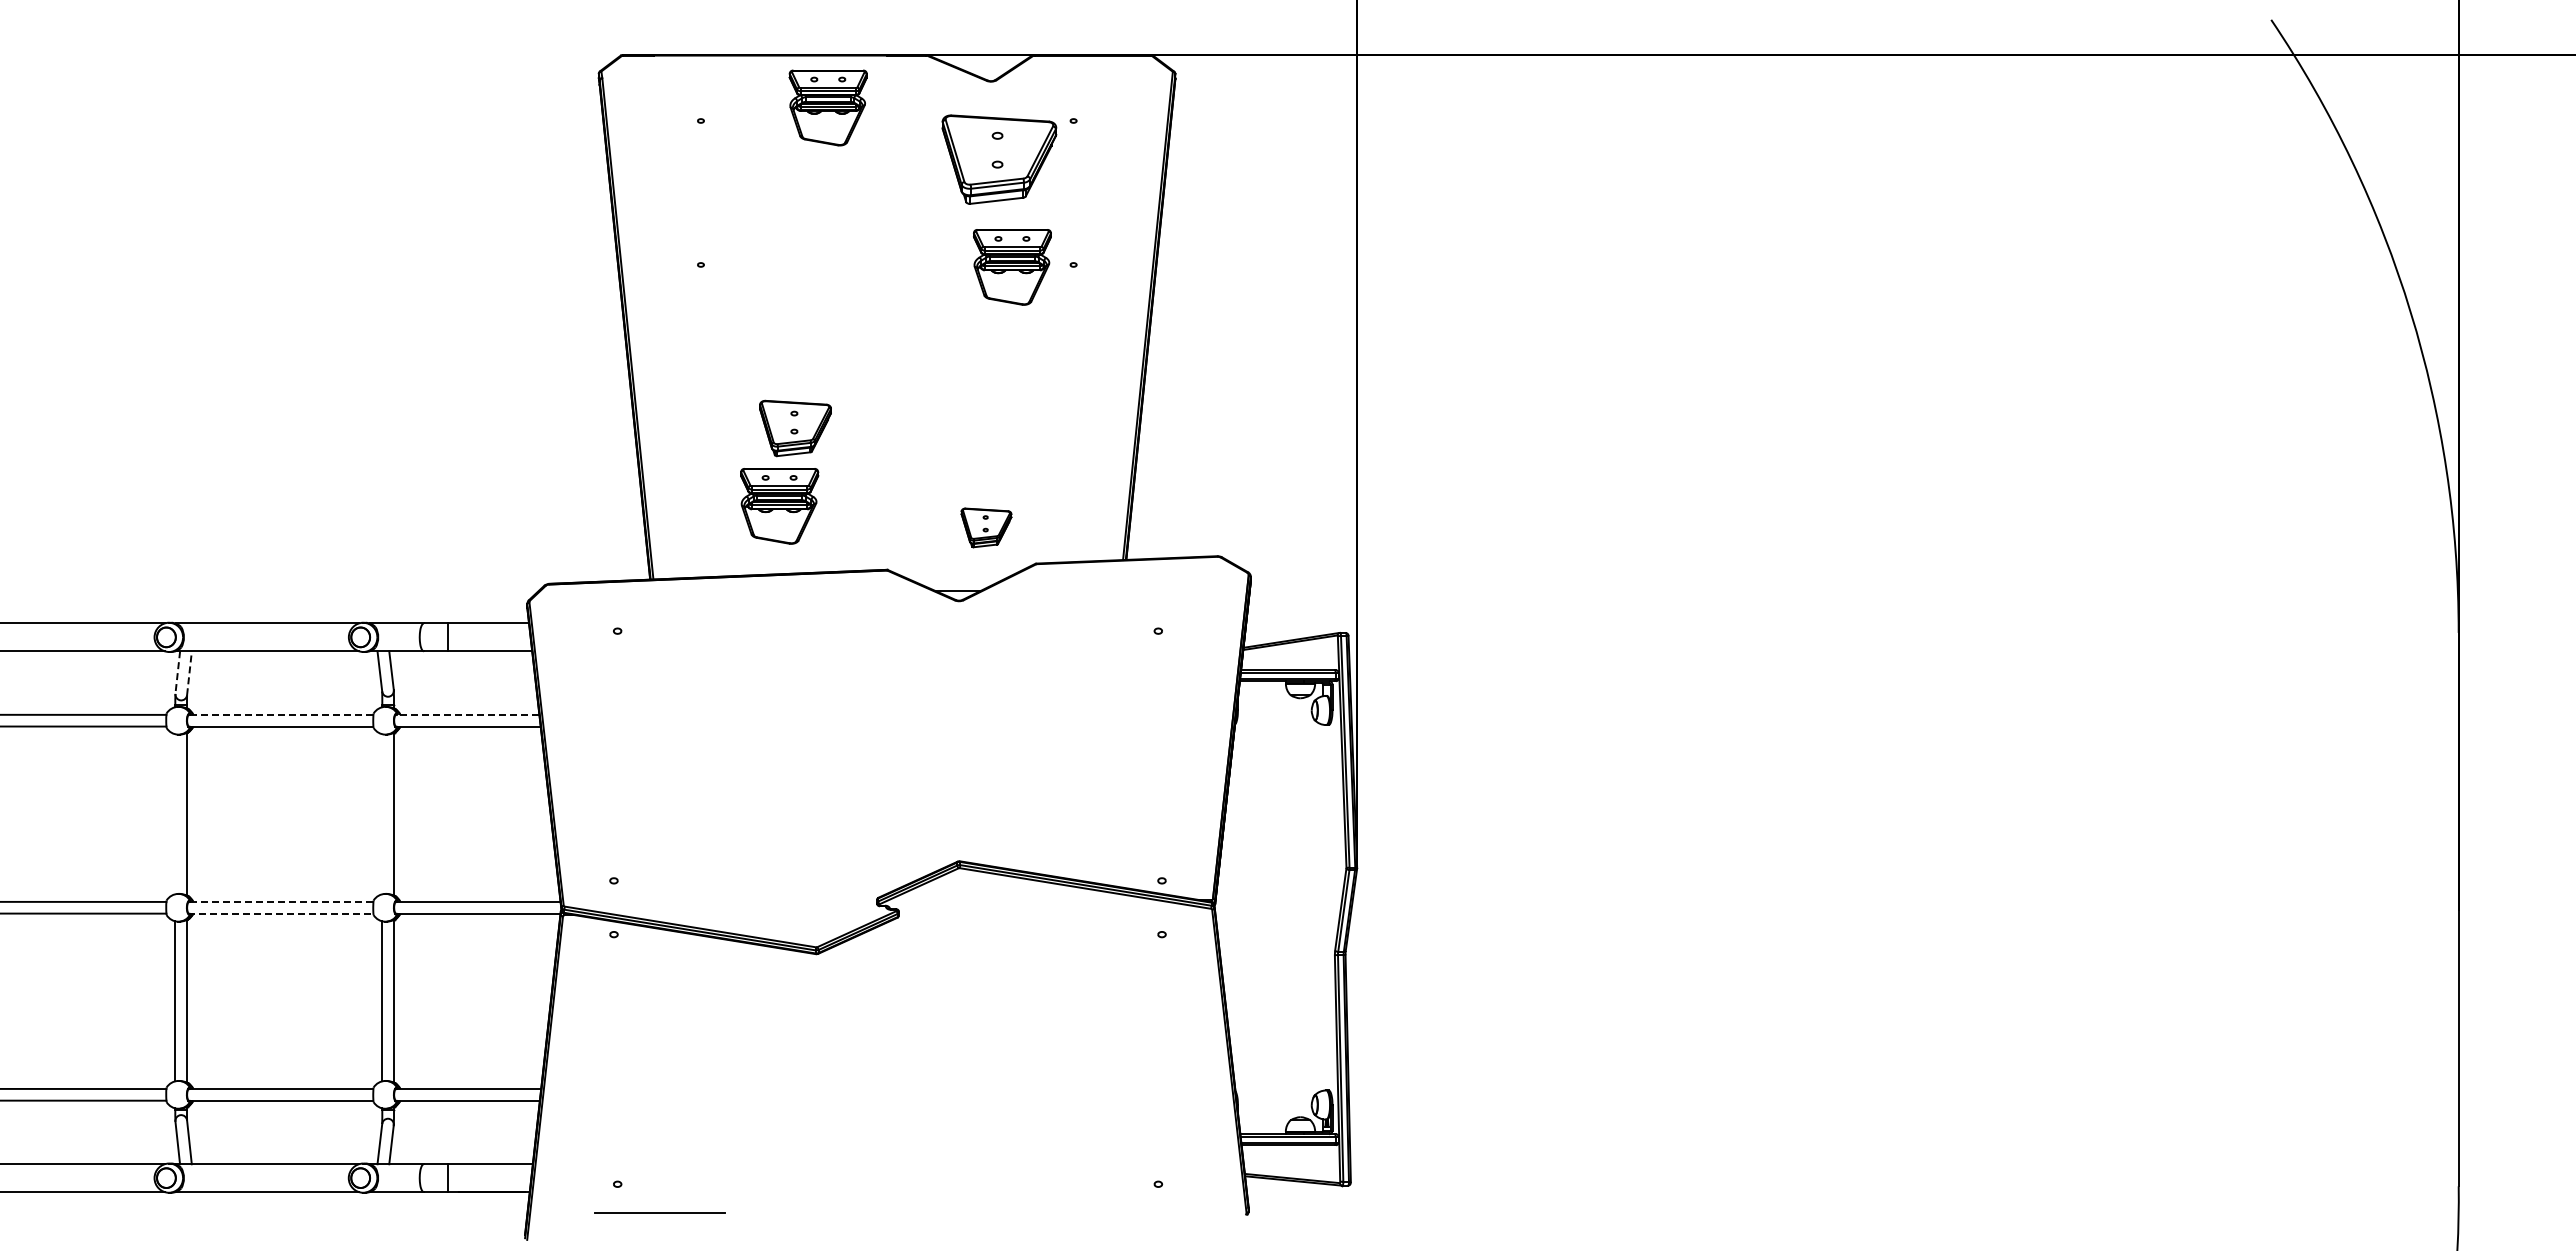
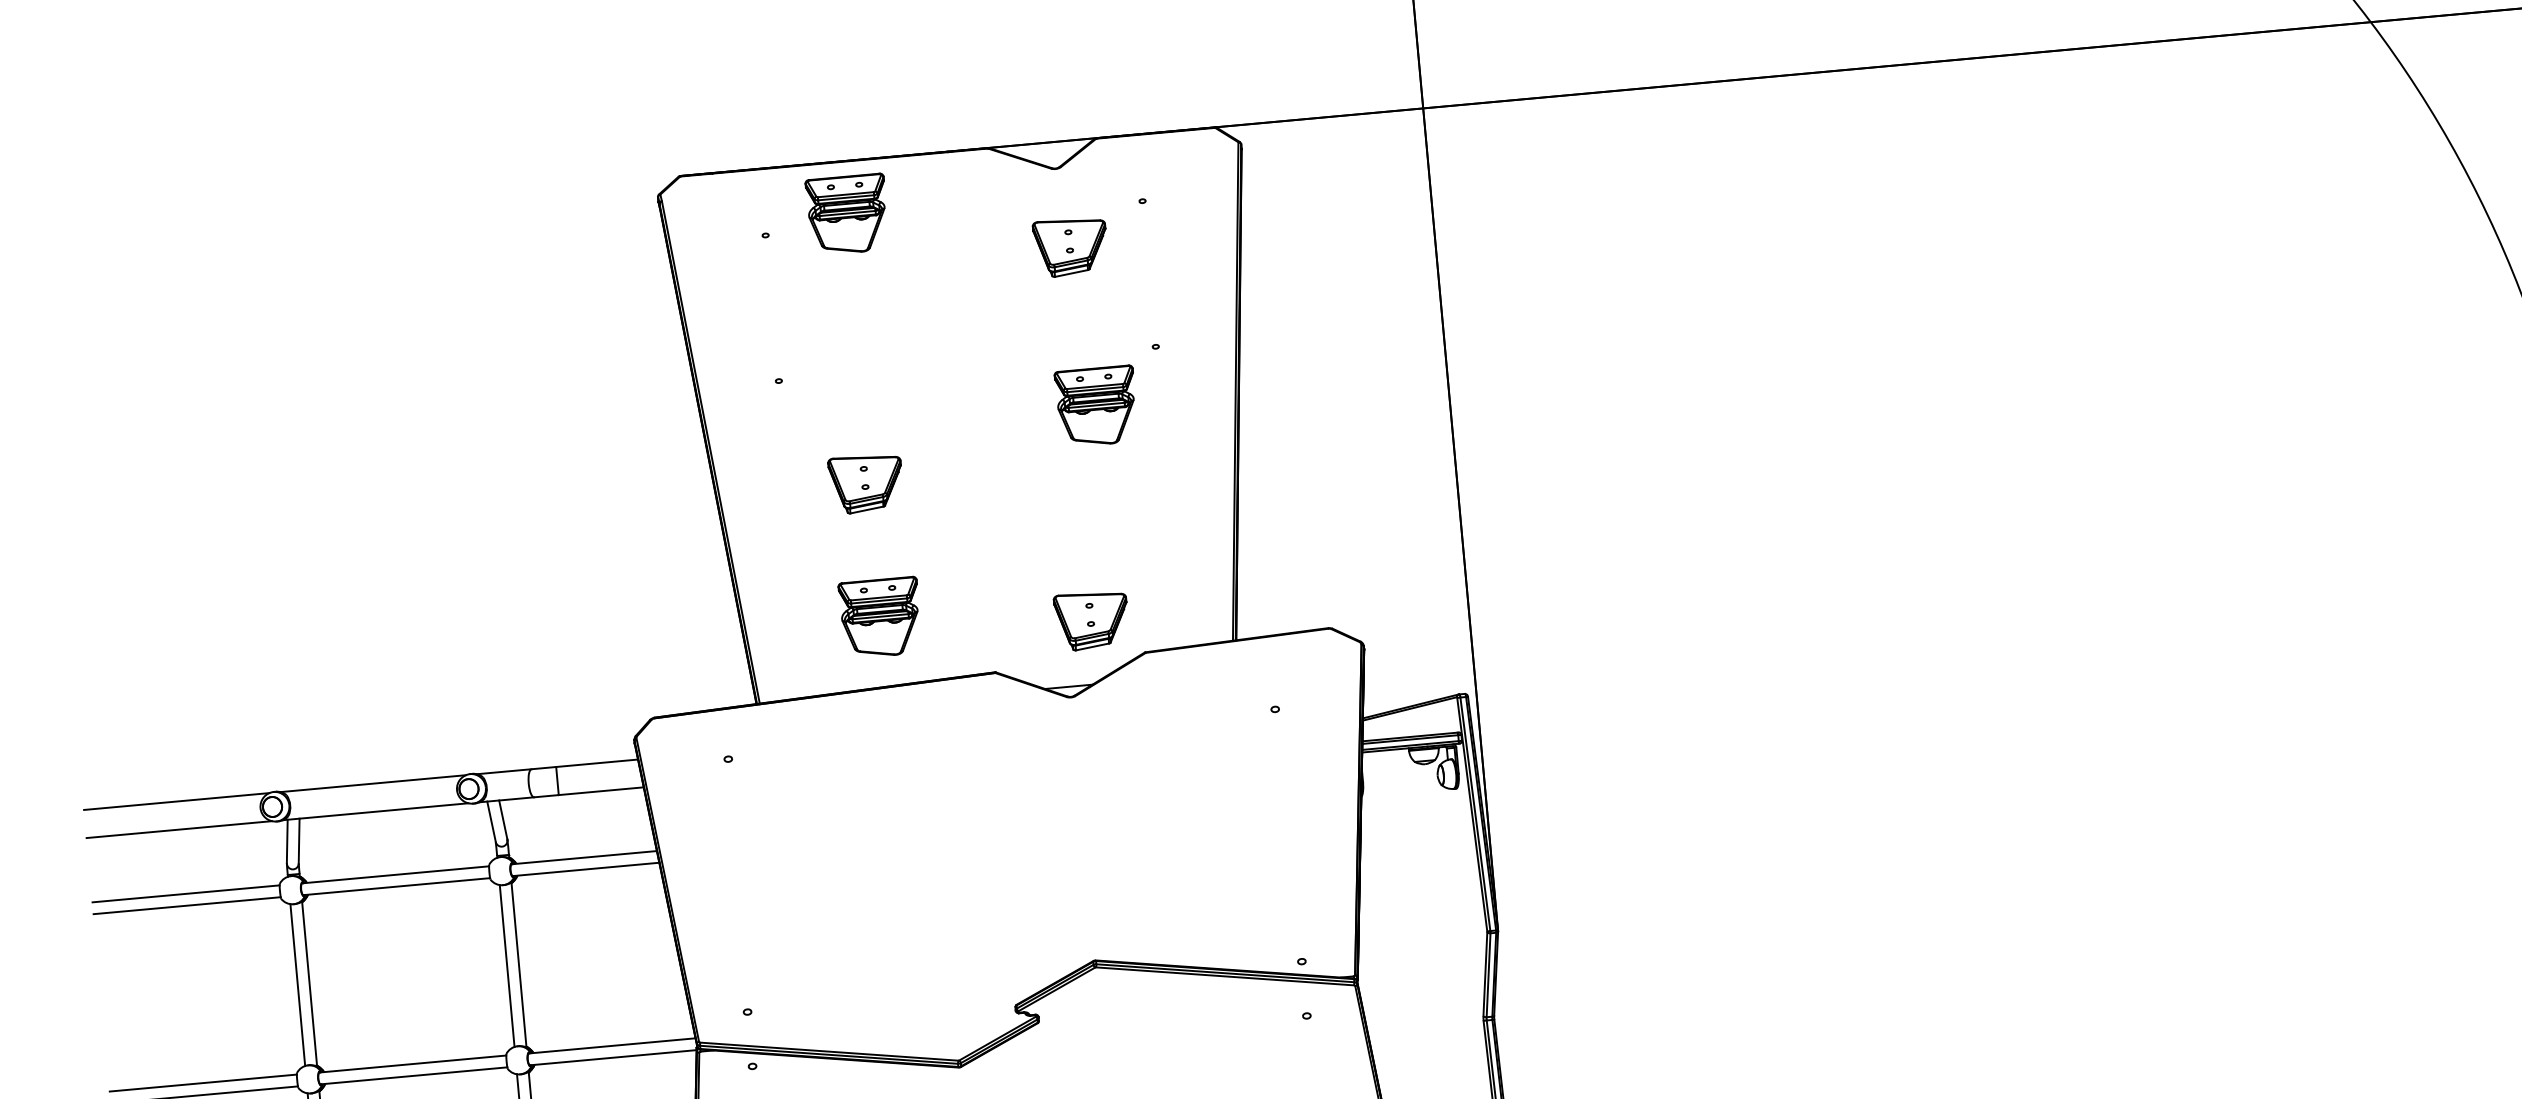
part: (827, 107) -> (846, 214), moved
part: (998, 159) -> (1070, 247), size x0.62
part: (1012, 267) -> (1096, 406), moved
part: (795, 428) -> (866, 483), moved
part: (986, 527) -> (1091, 620), size x1.43
line: (189, 672) -> (299, 840), dashed -> solid
line: (177, 673) -> (287, 842), dashed -> solid
line: (280, 714) -> (395, 874), dashed -> solid
line: (467, 714) -> (584, 857), dashed -> solid
line: (175, 814) -> (298, 985), added
line: (382, 814) -> (507, 966), added
line: (280, 901) -> (412, 1063), dashed -> solid
line: (280, 913) -> (413, 1075), dashed -> solid

